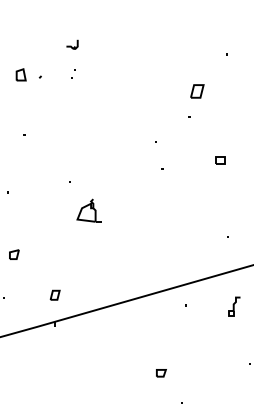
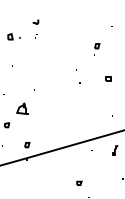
part: (198, 100) -> (97, 49), size x0.71
part: (88, 210) -> (22, 108), moved

